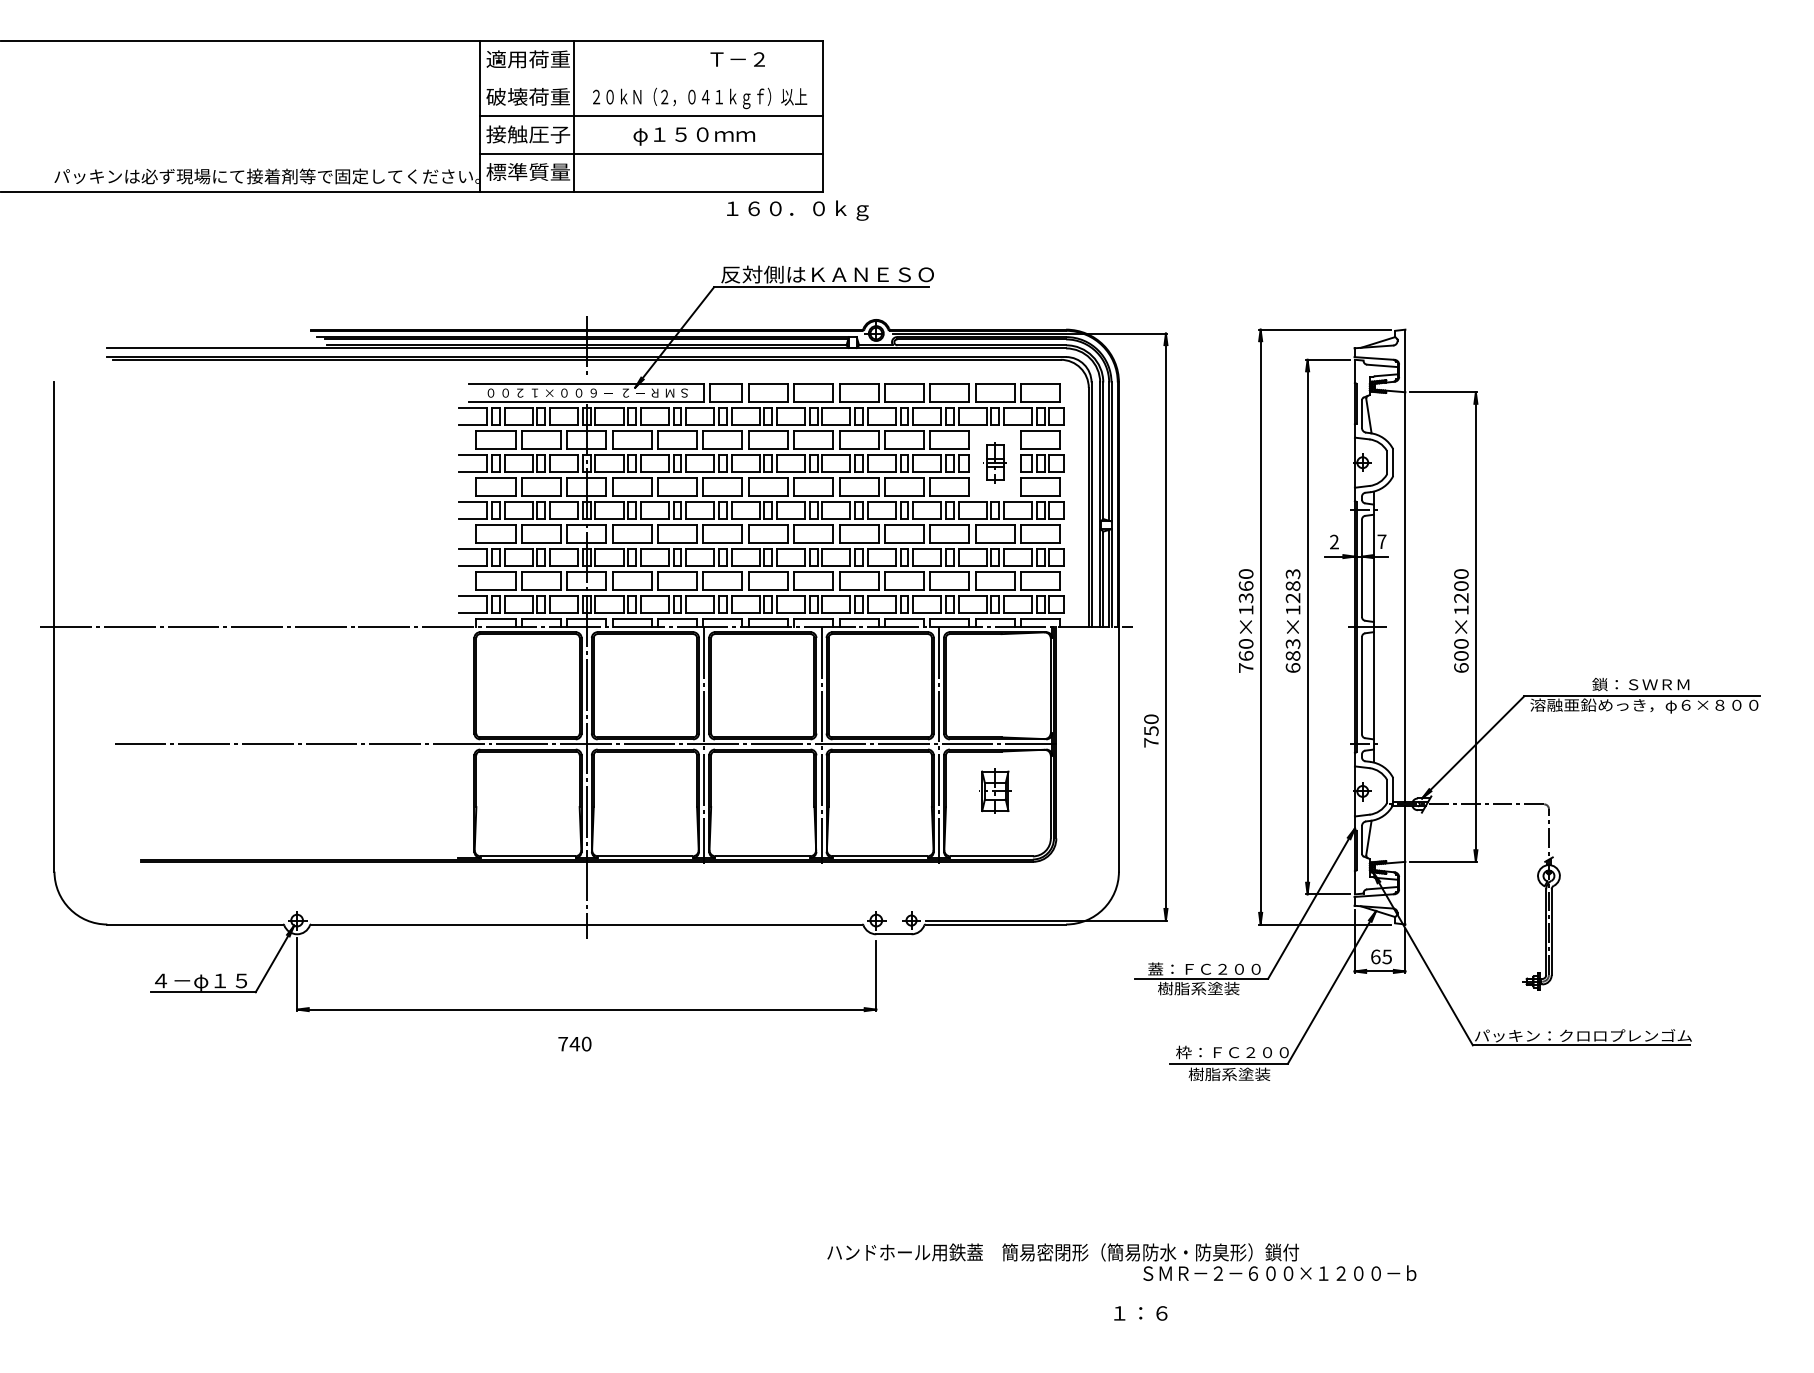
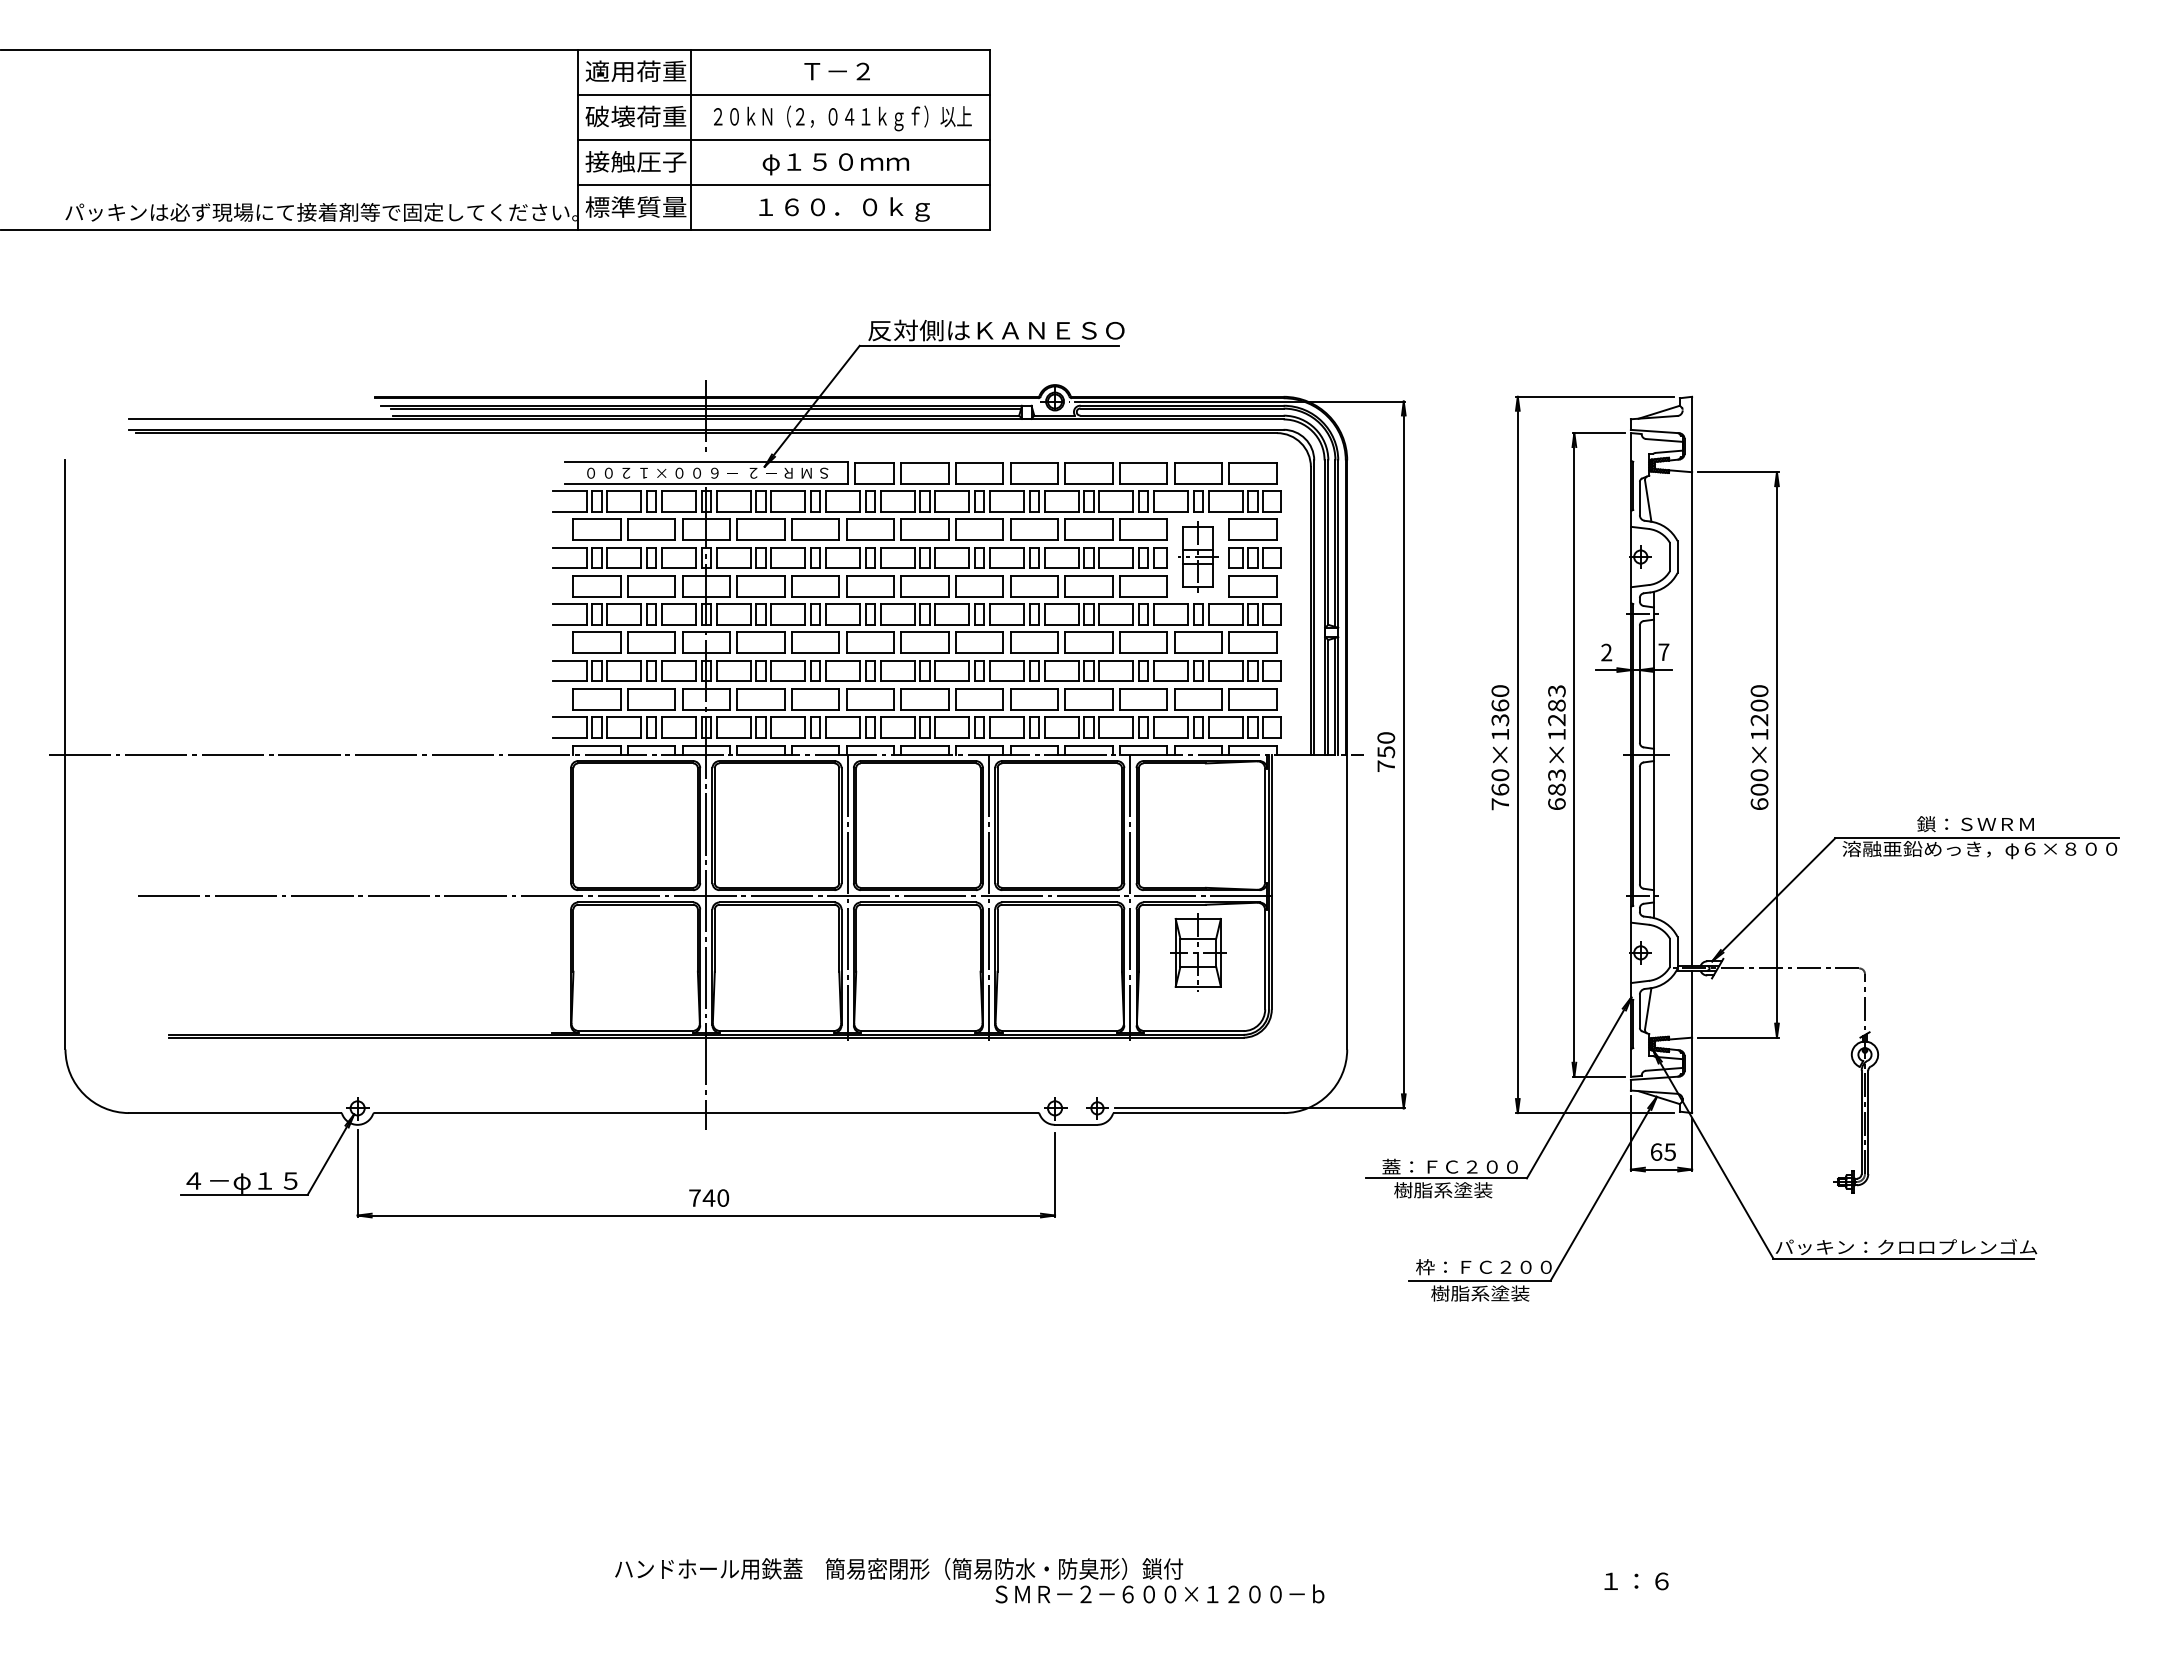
text: (737, 59) -> (836, 71), moved
line: (650, 78) -> (783, 94), added
text: (797, 210) -> (844, 209), moved
part: (995, 462) -> (1198, 556), size x1.43
text: (1151, 730) -> (1386, 751), moved
part: (995, 791) -> (1198, 952), size x1.43
text: (575, 1043) -> (709, 1197), moved
text: (1121, 1262) -> (969, 1580), moved
text: (1140, 1313) -> (1636, 1581), moved

